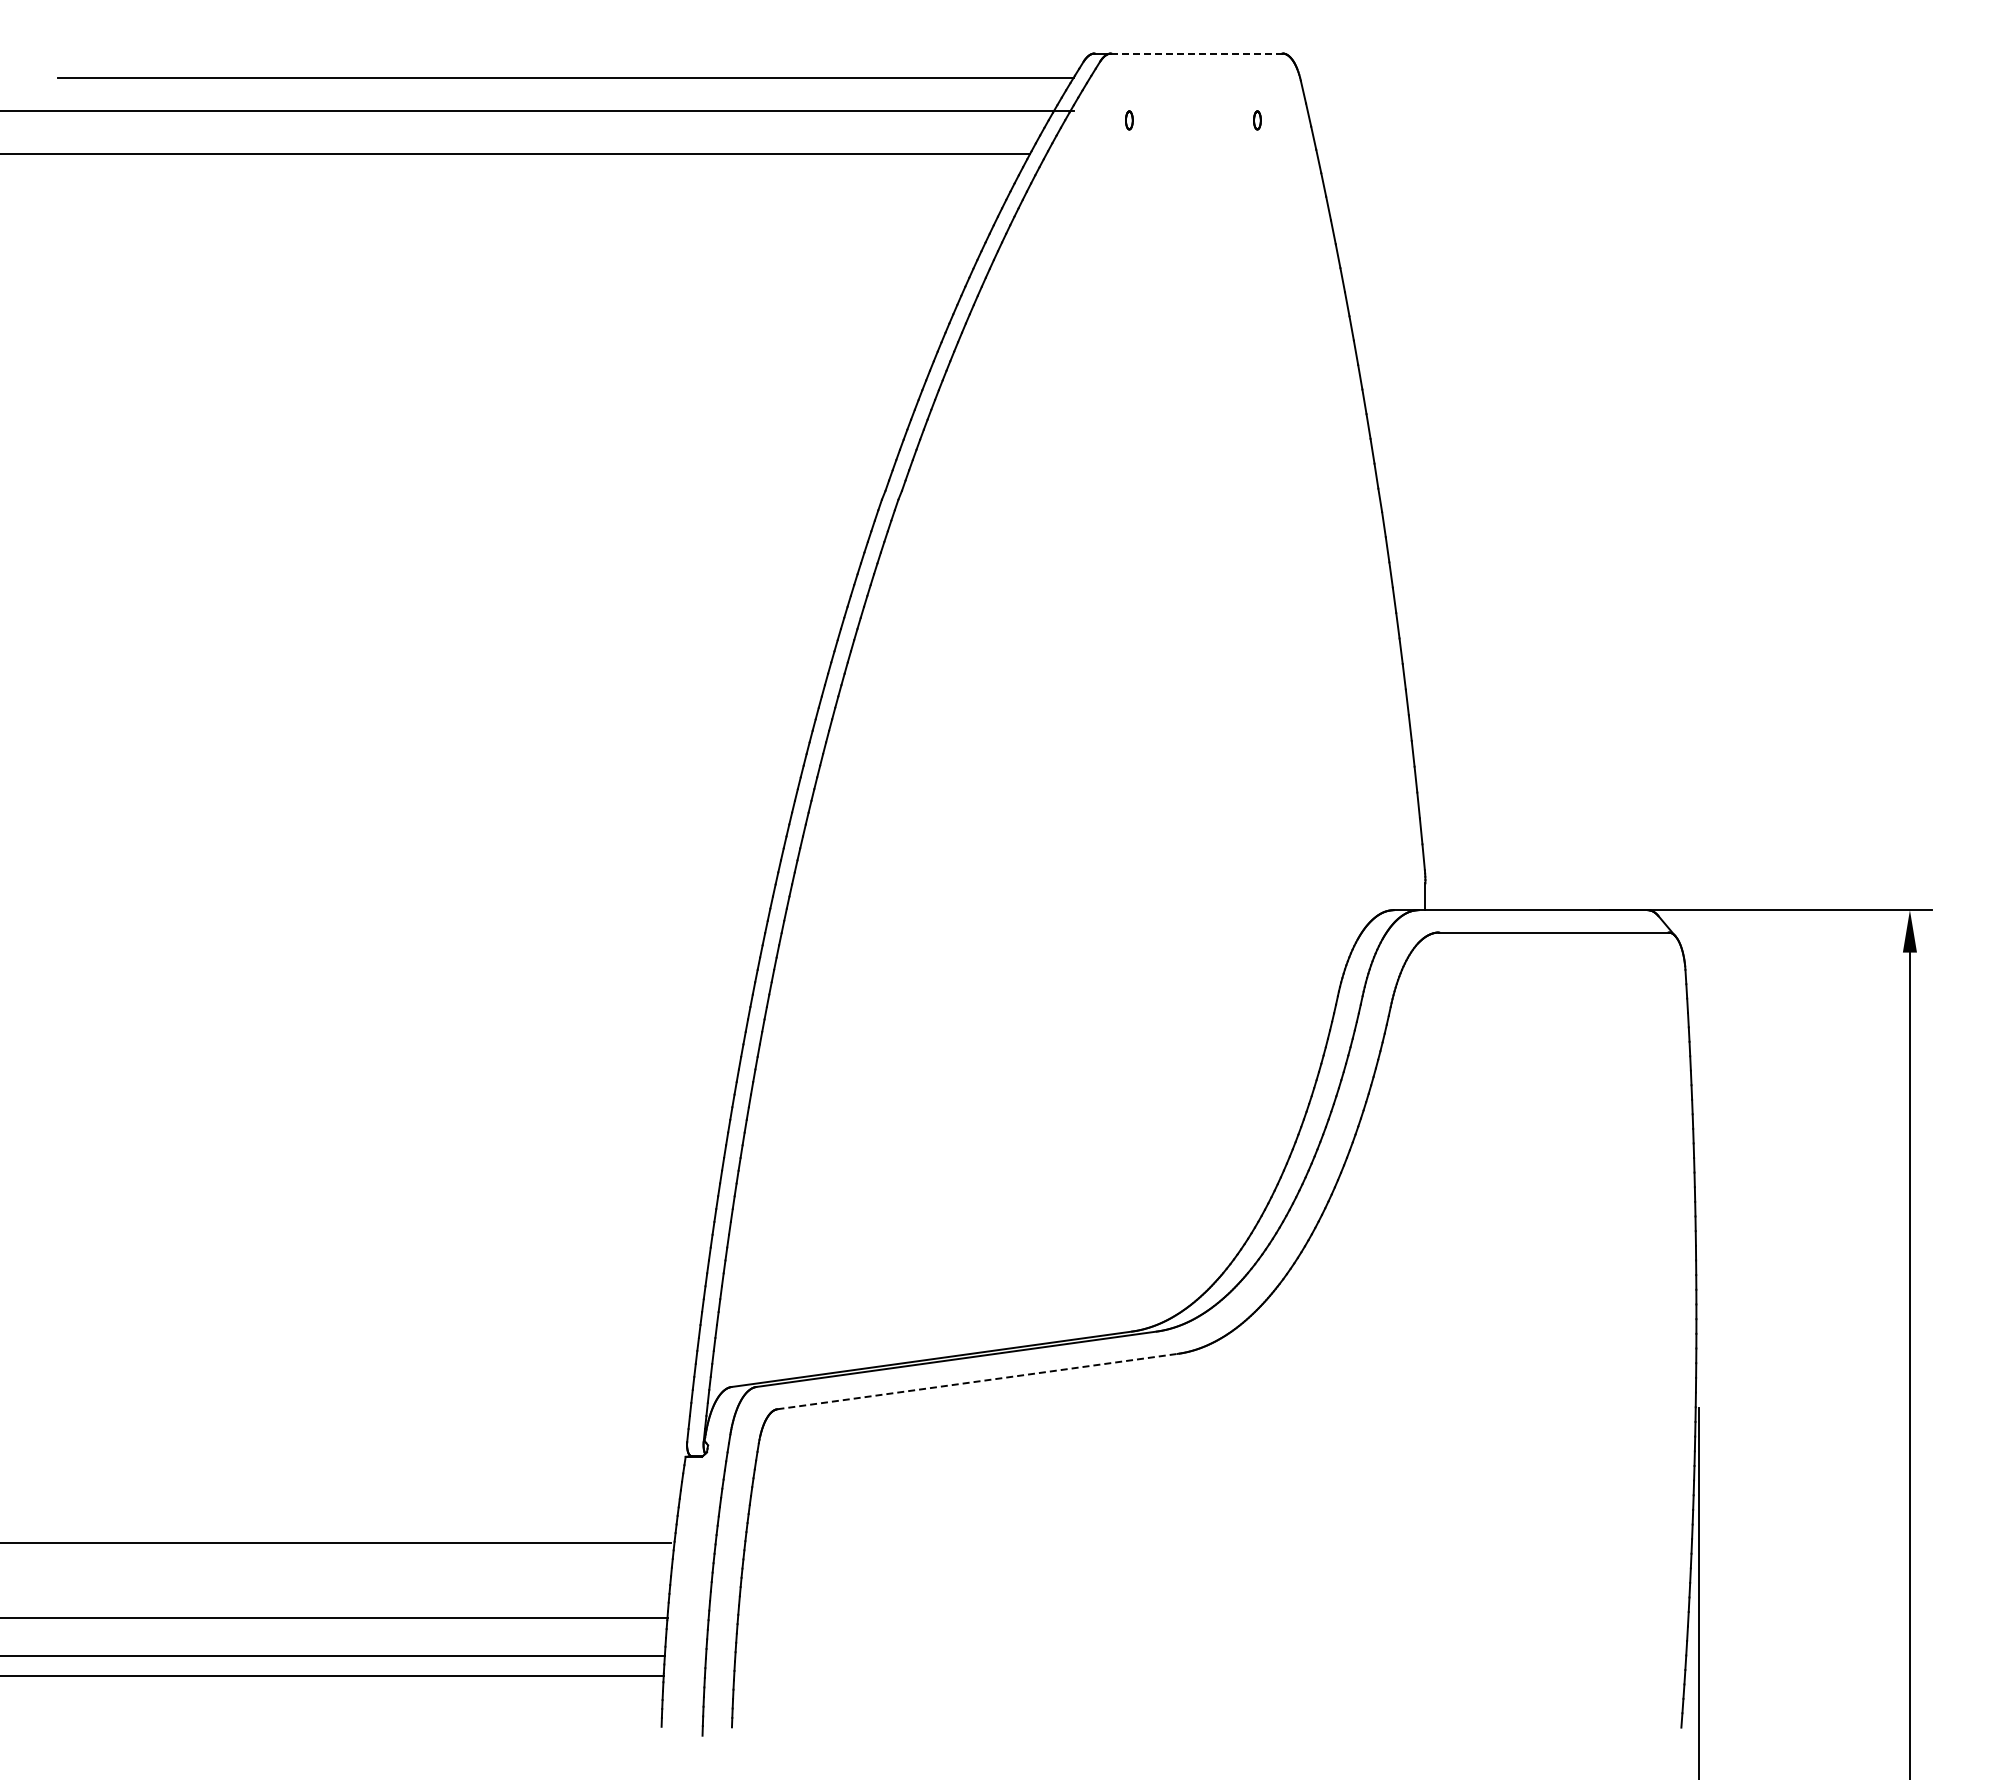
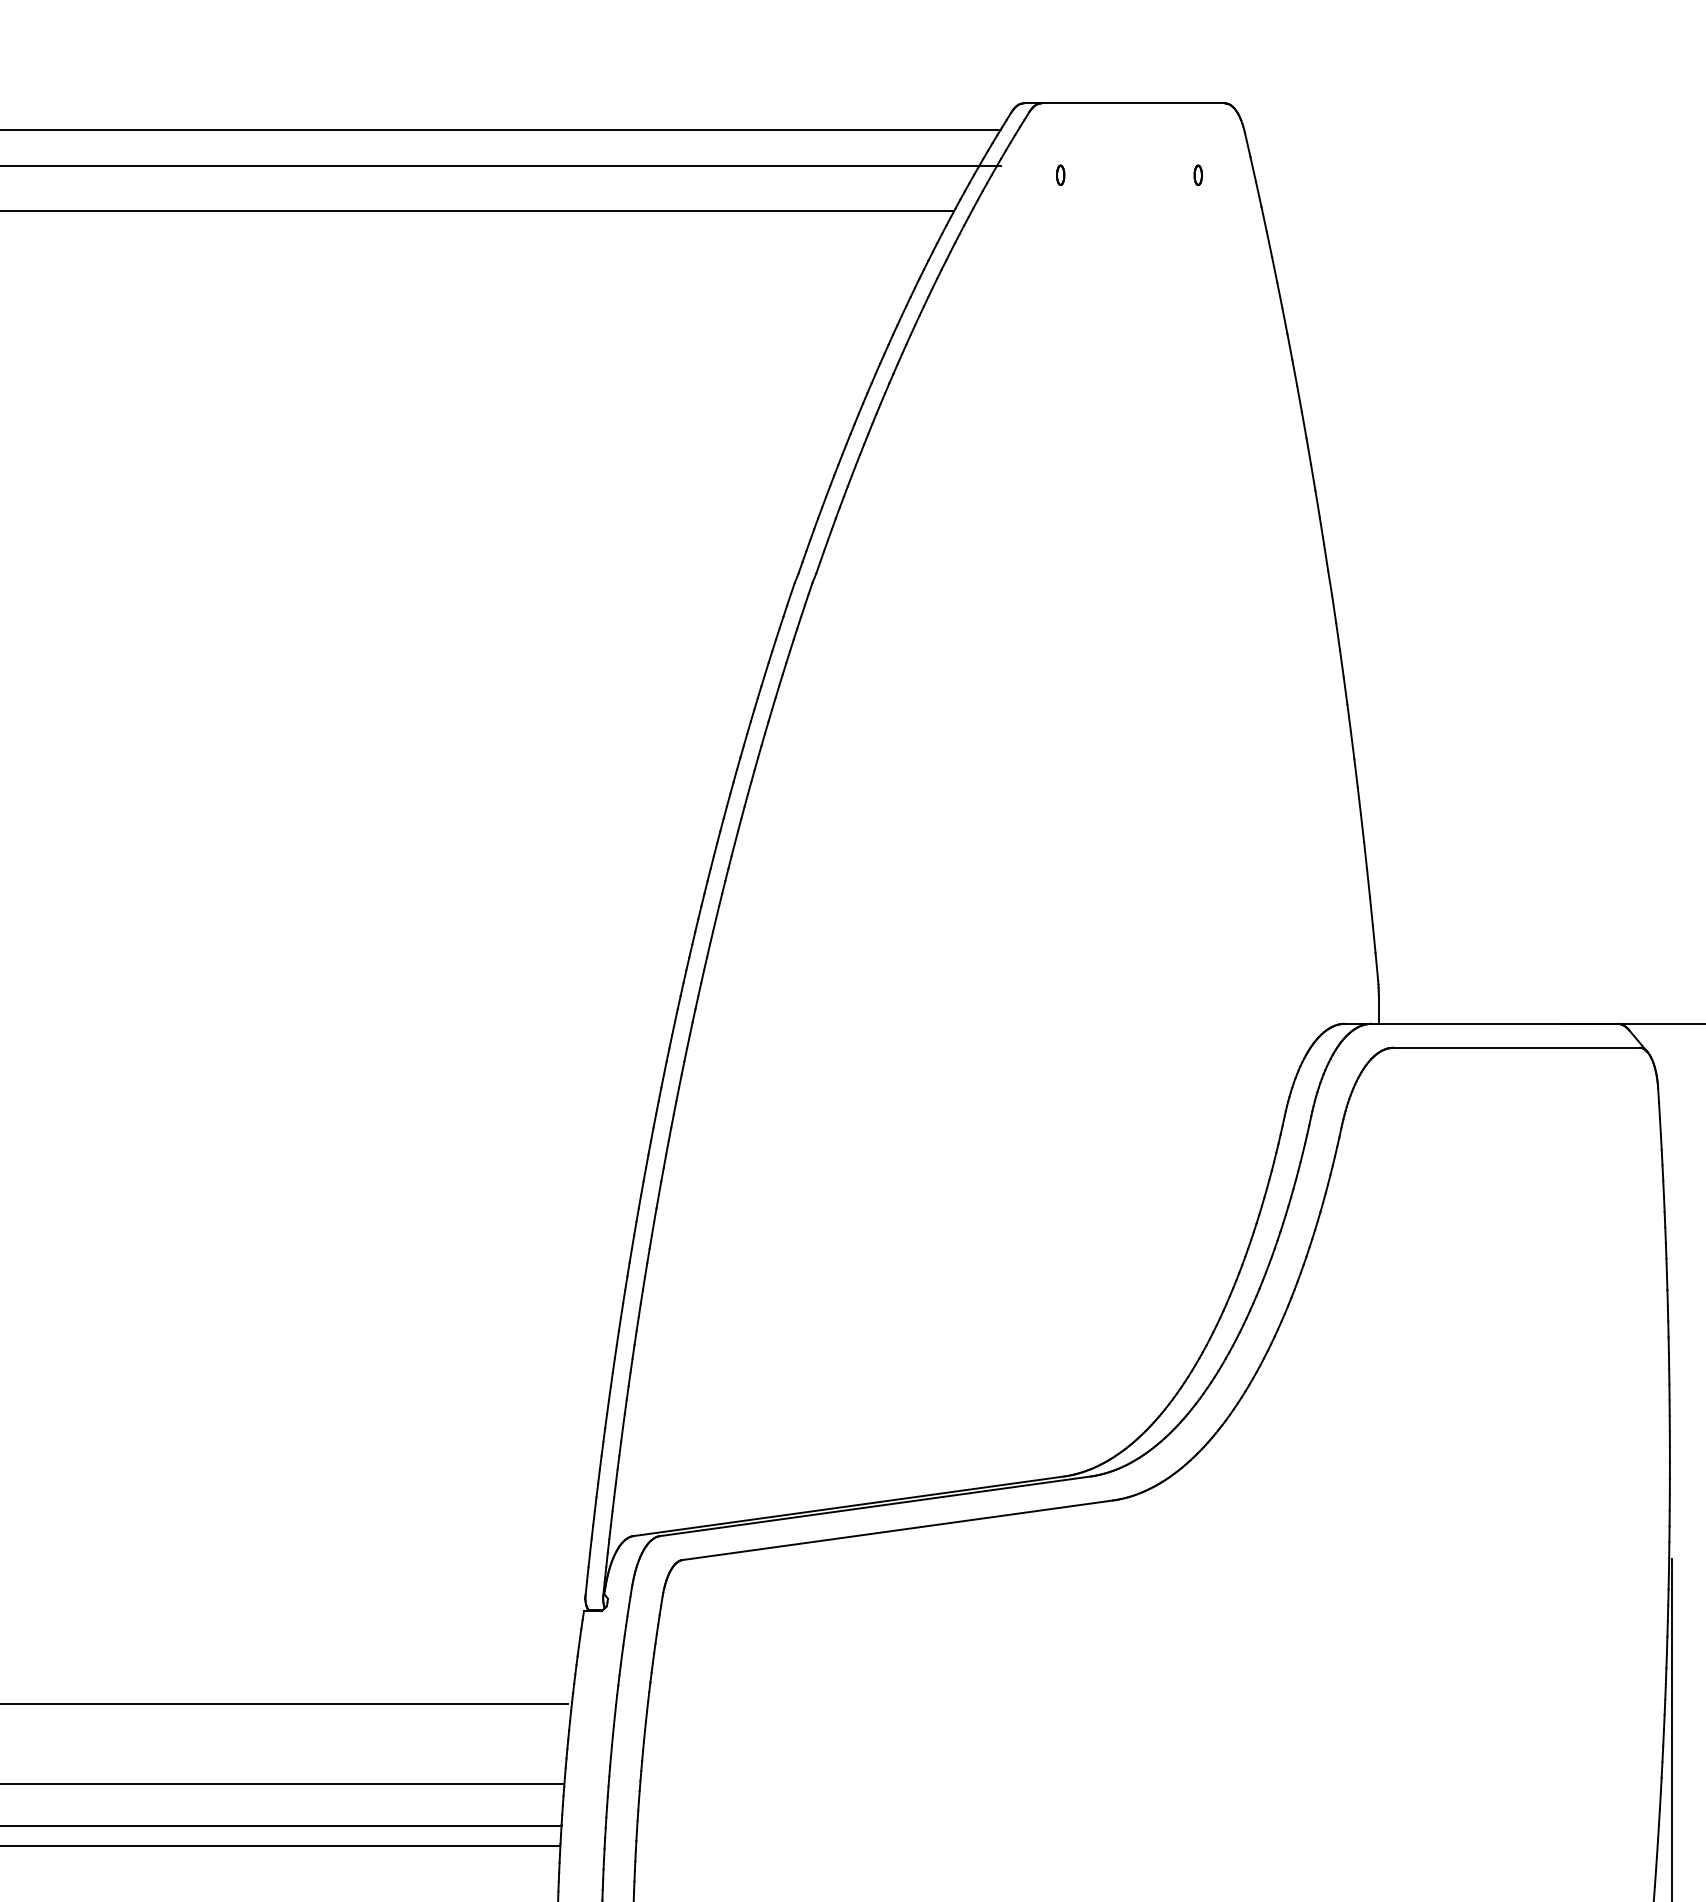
line: (1196, 53) -> (1132, 103), dashed -> solid
line: (978, 1381) -> (898, 1530), dashed -> solid

